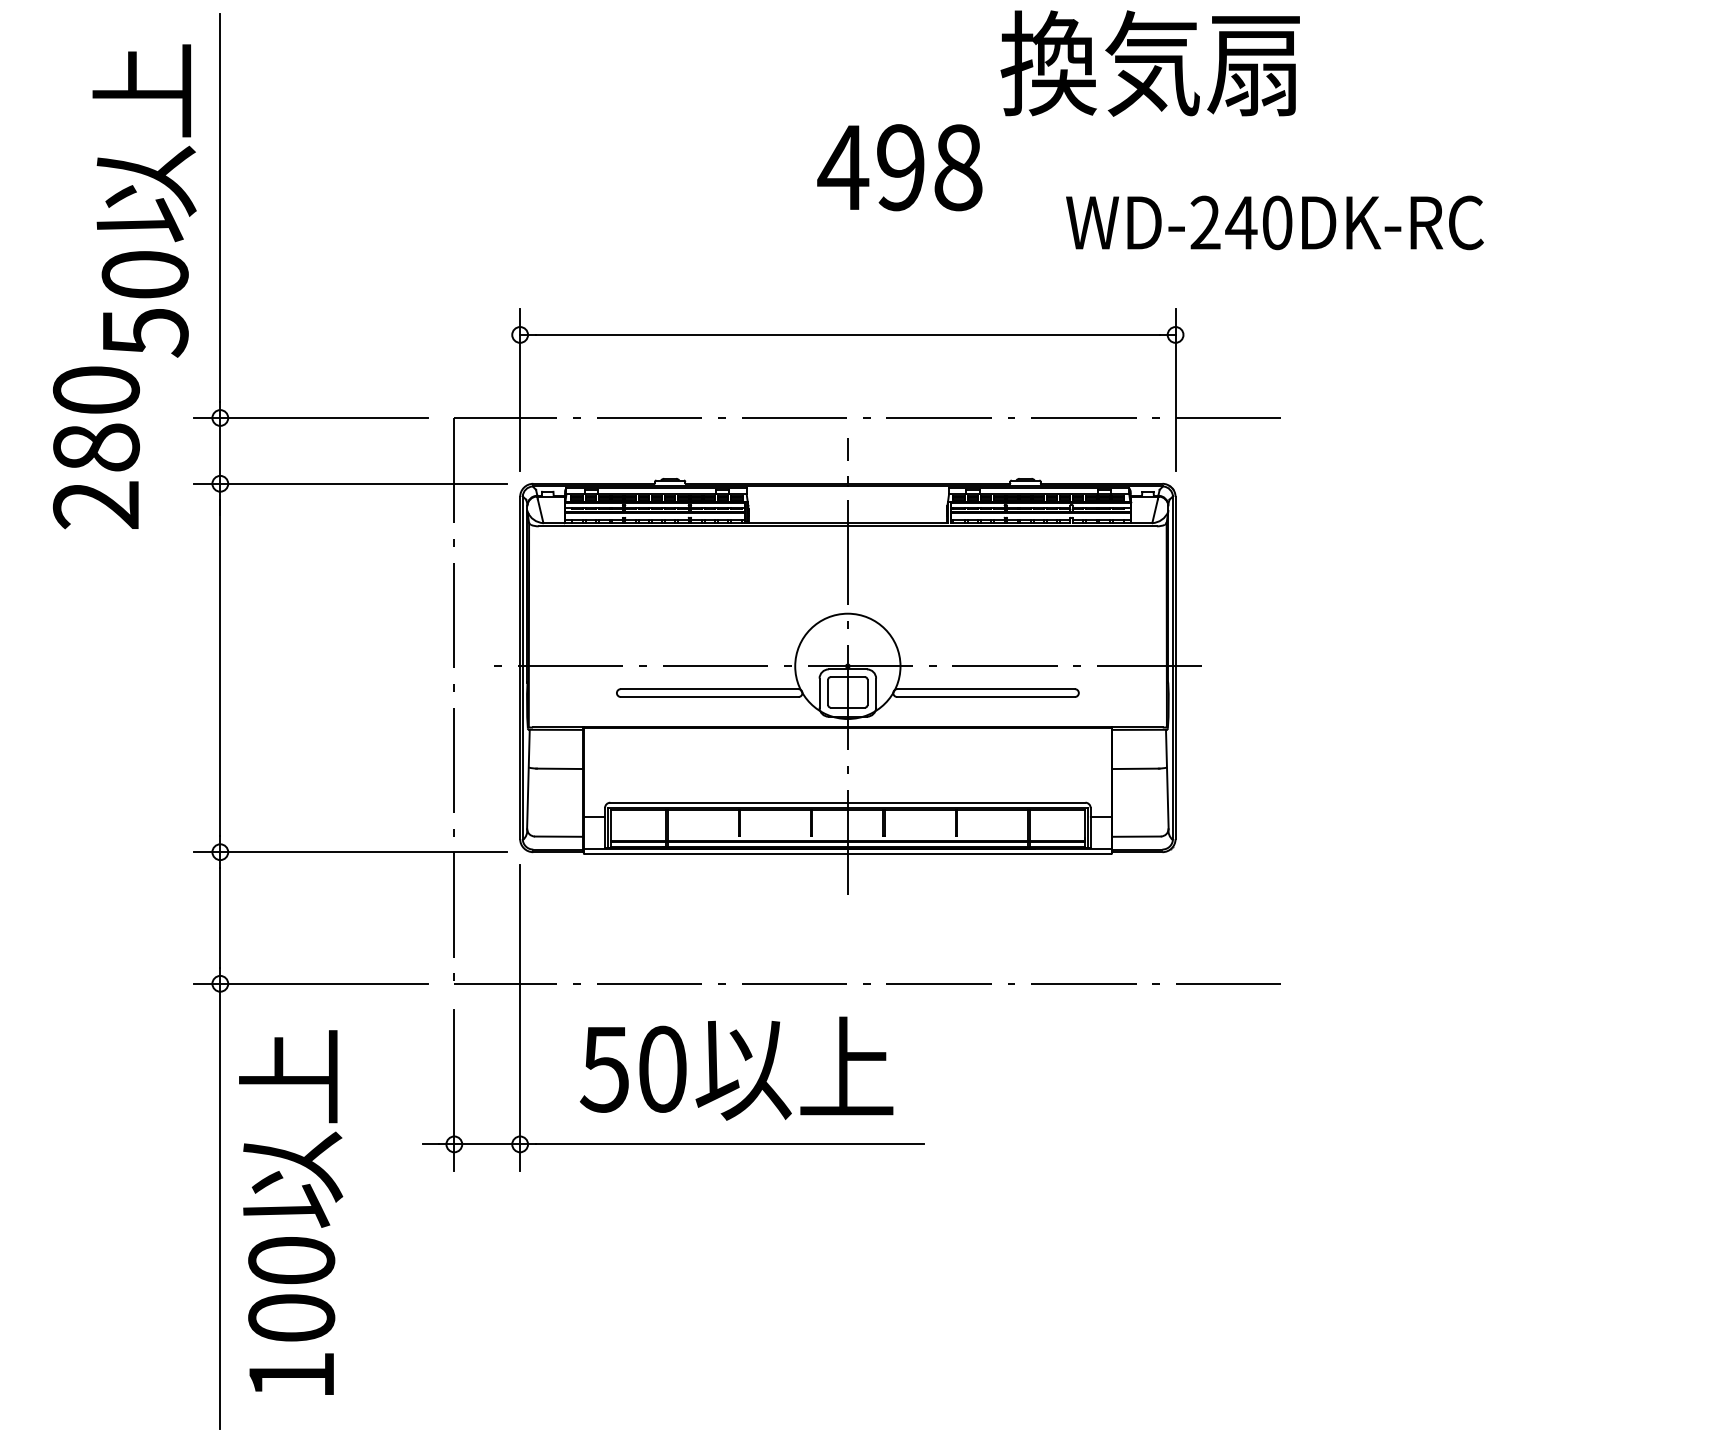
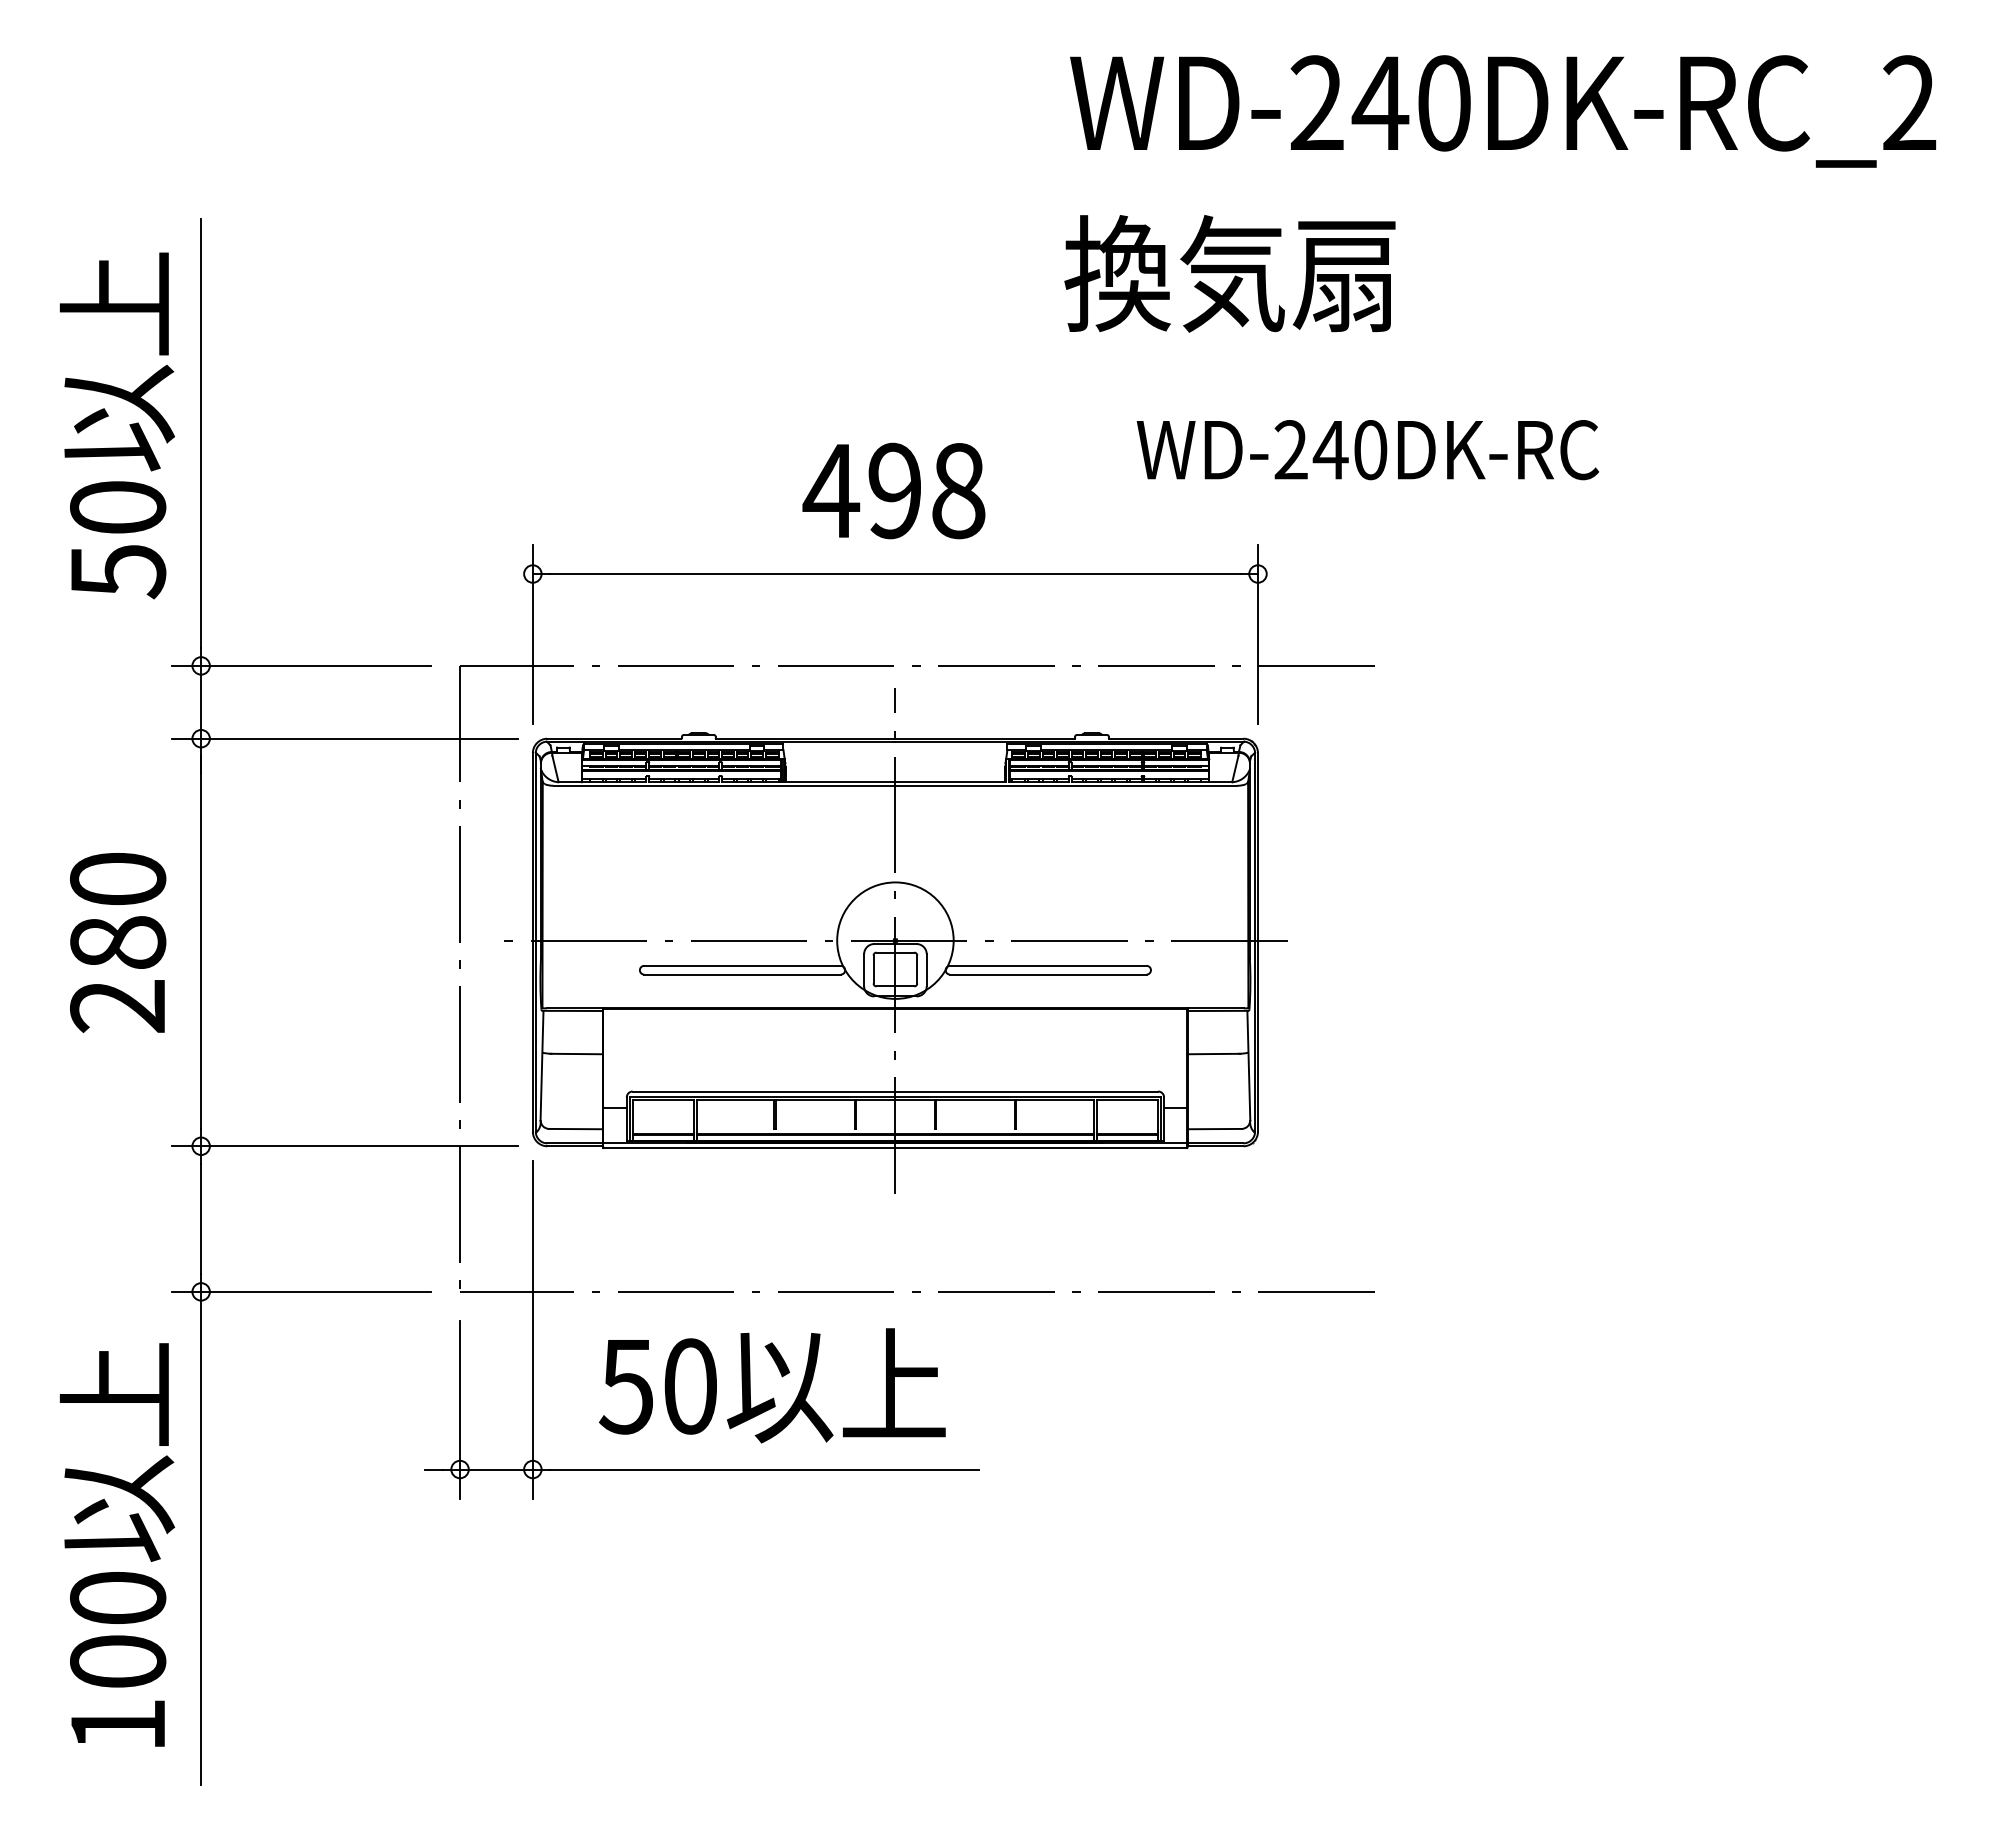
text: (899, 167) -> (893, 490), moved
text: (96, 447) -> (118, 942), moved
text: (291, 1212) -> (117, 1544), moved

